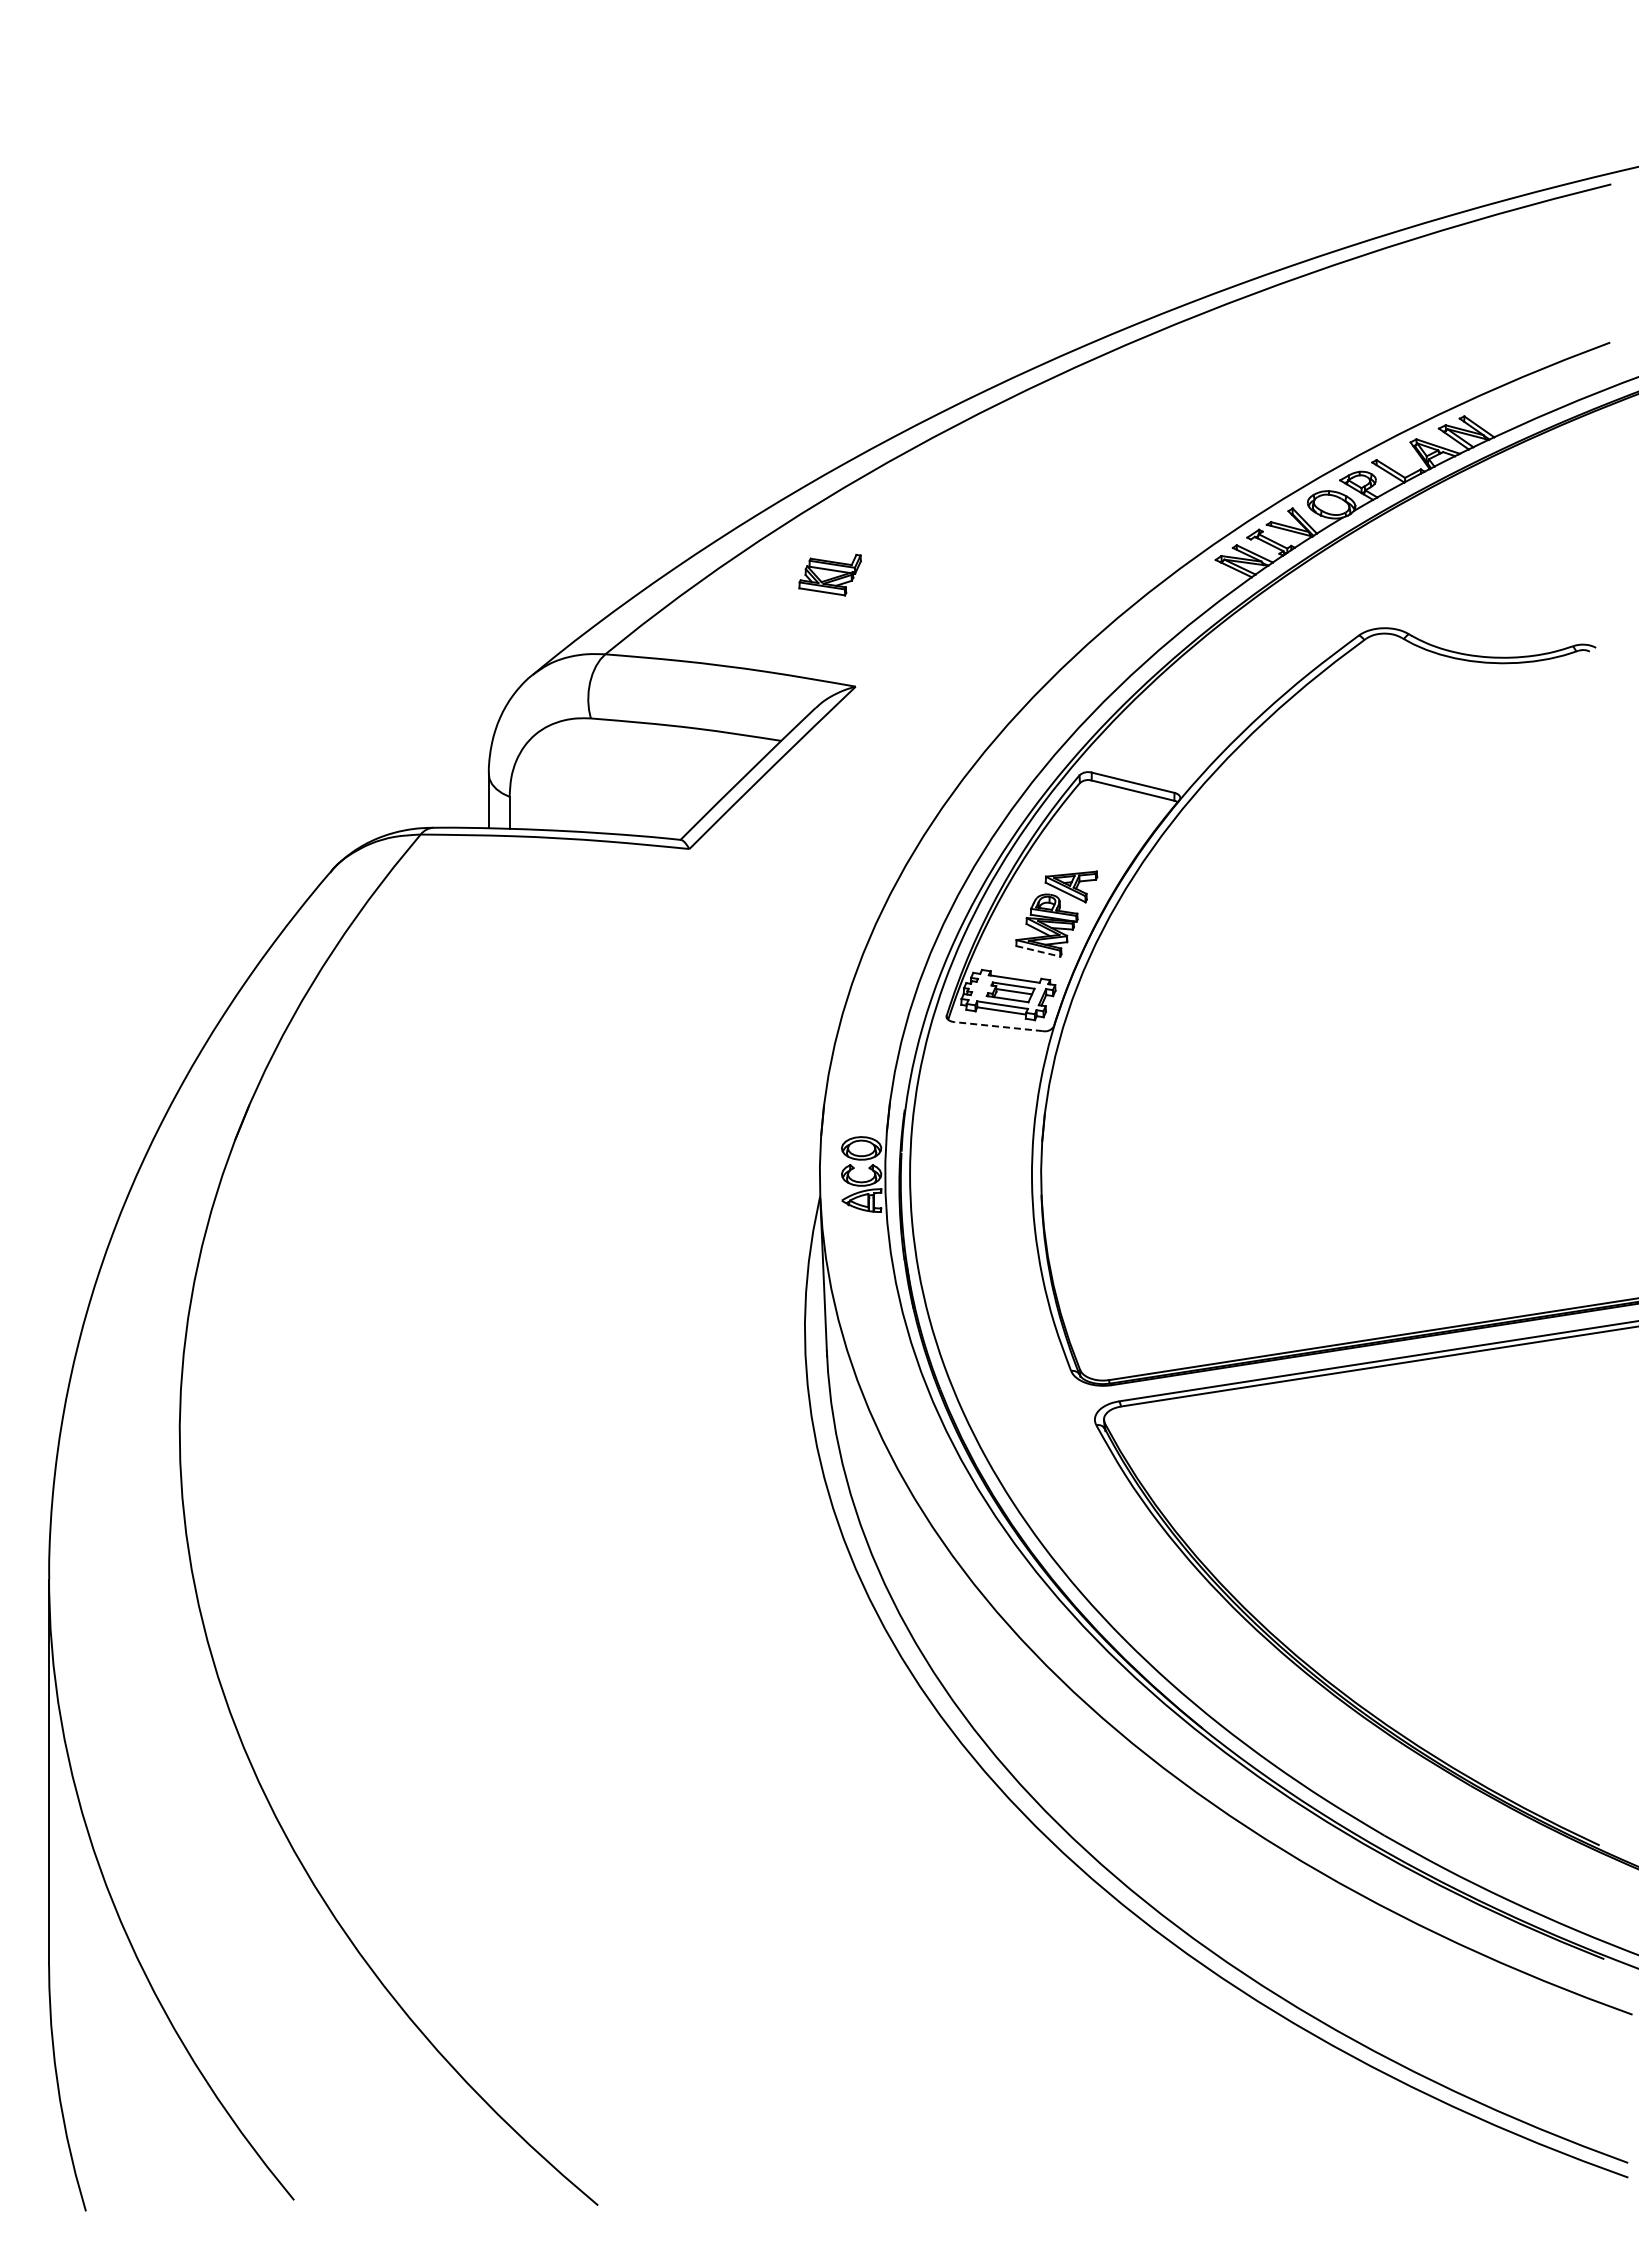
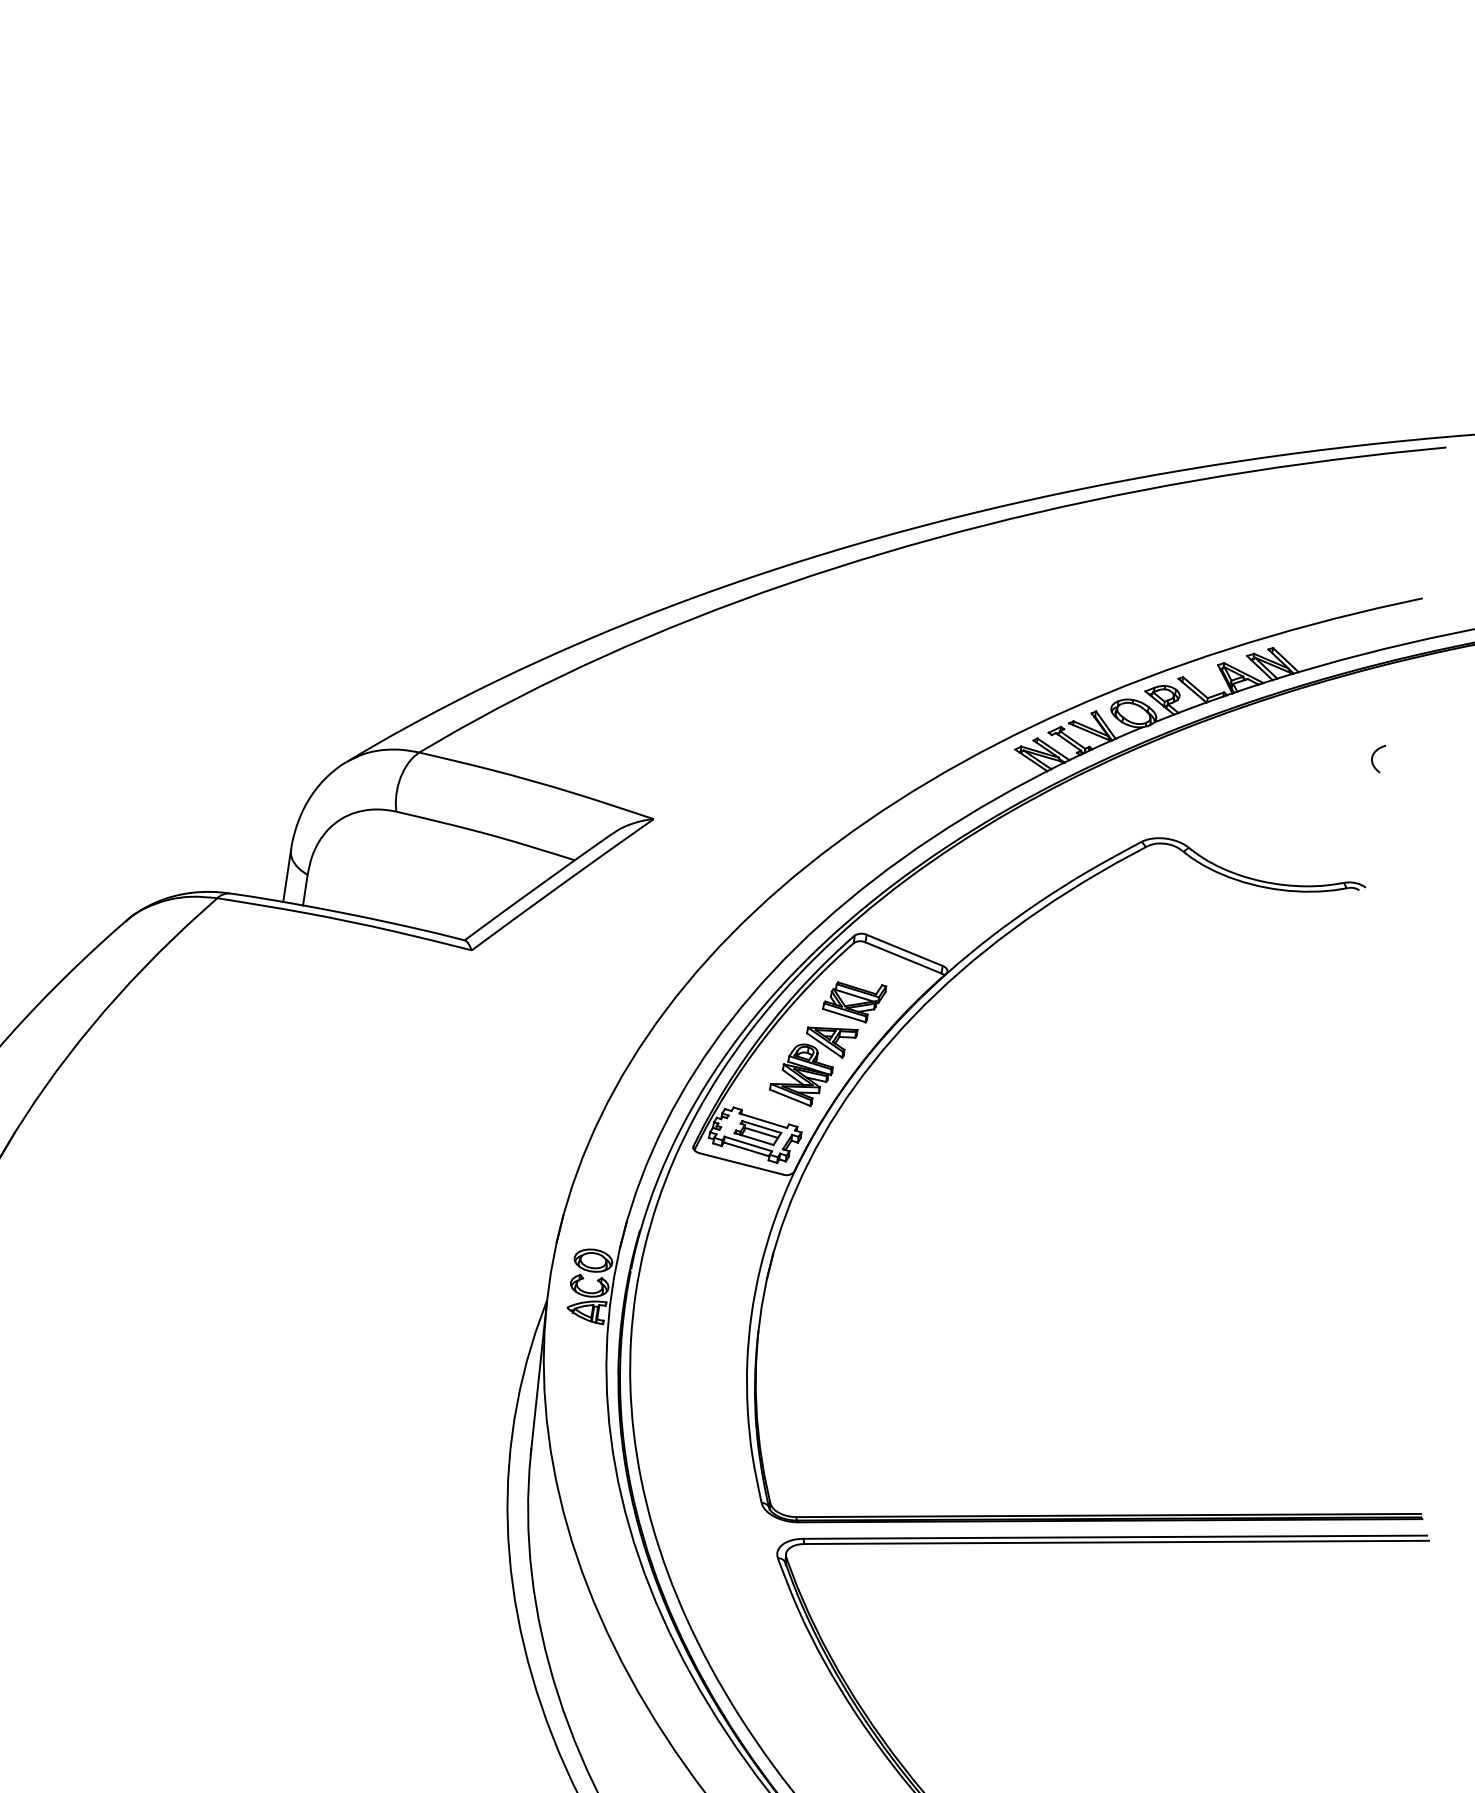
curve: (1584, 510) -> (1374, 754), added
part: (829, 574) -> (853, 1000), moved
line: (1038, 951) -> (790, 1097), dashed -> solid
line: (998, 1026) -> (741, 1163), dashed -> solid

